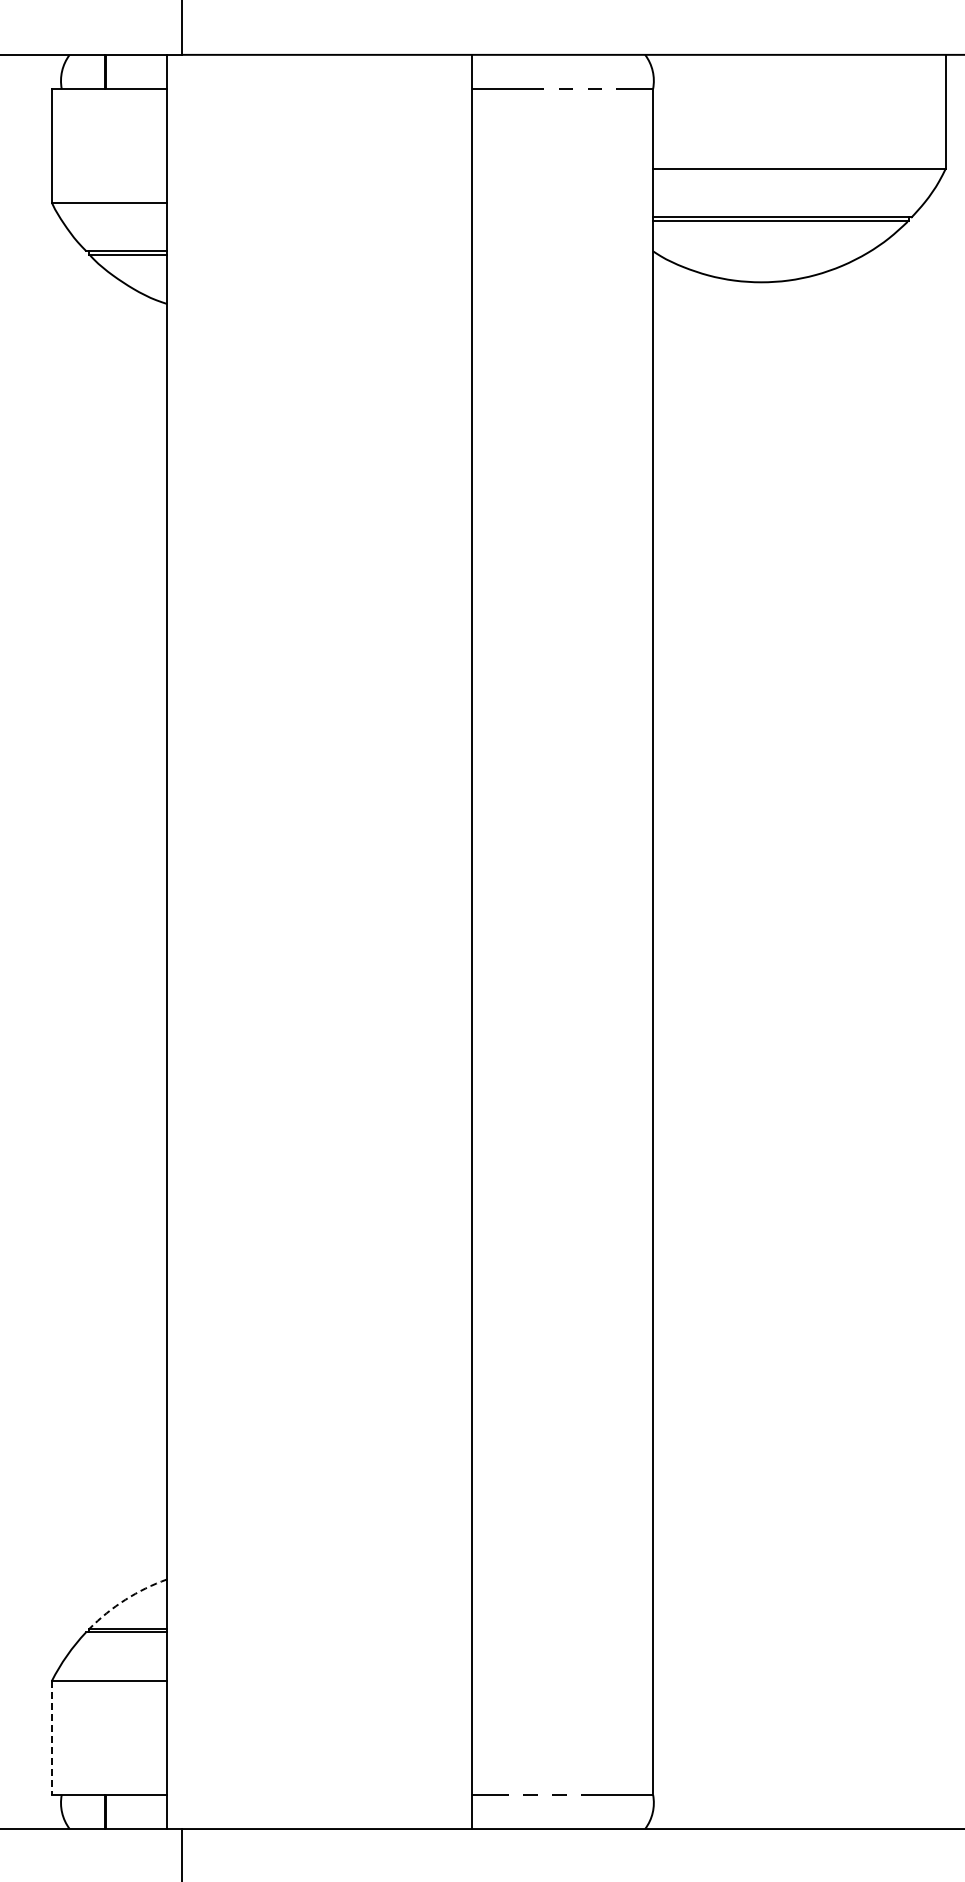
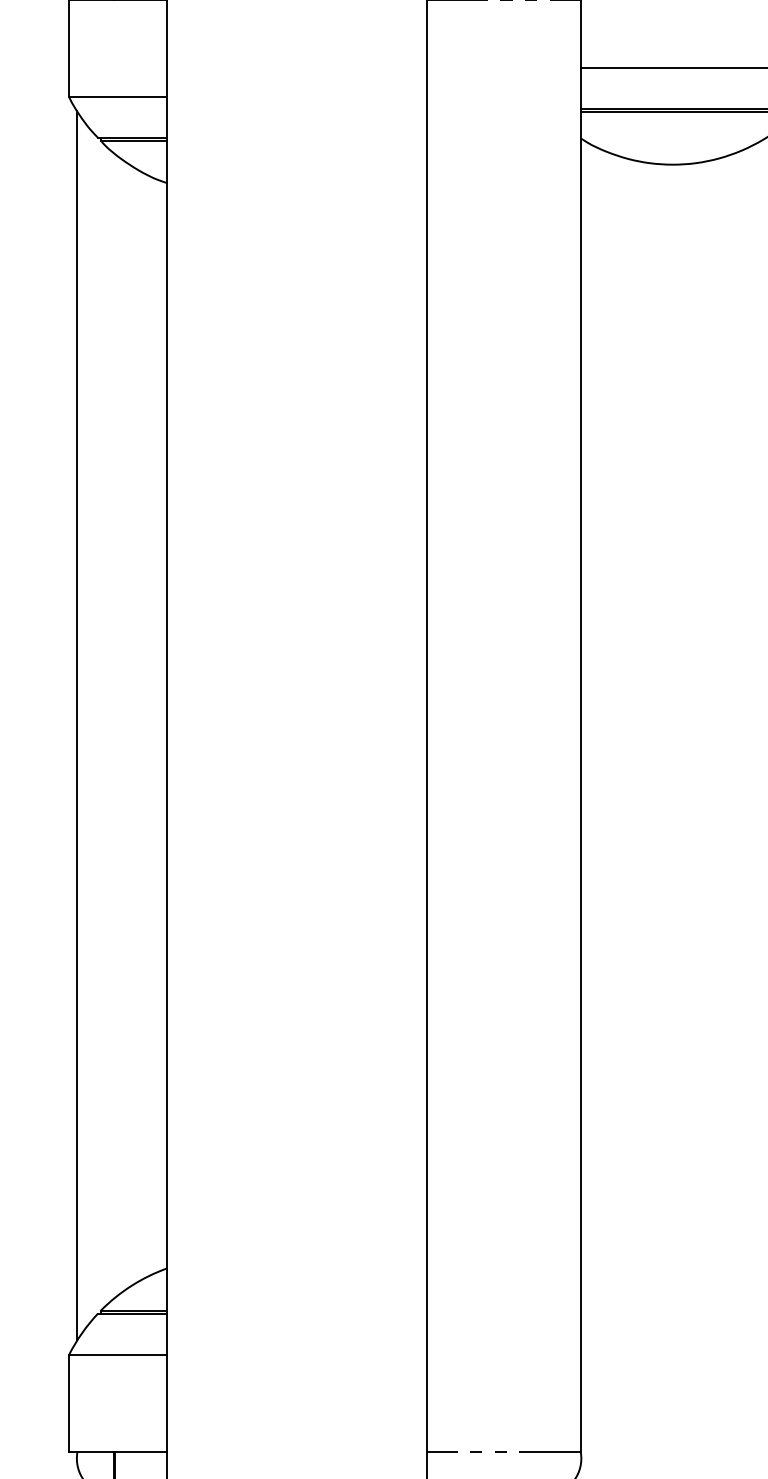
line: (61, 941) -> (77, 725), added
arc: (125, 1599) -> (131, 1285), dashed -> solid
line: (51, 1738) -> (68, 1403), dashed -> solid

